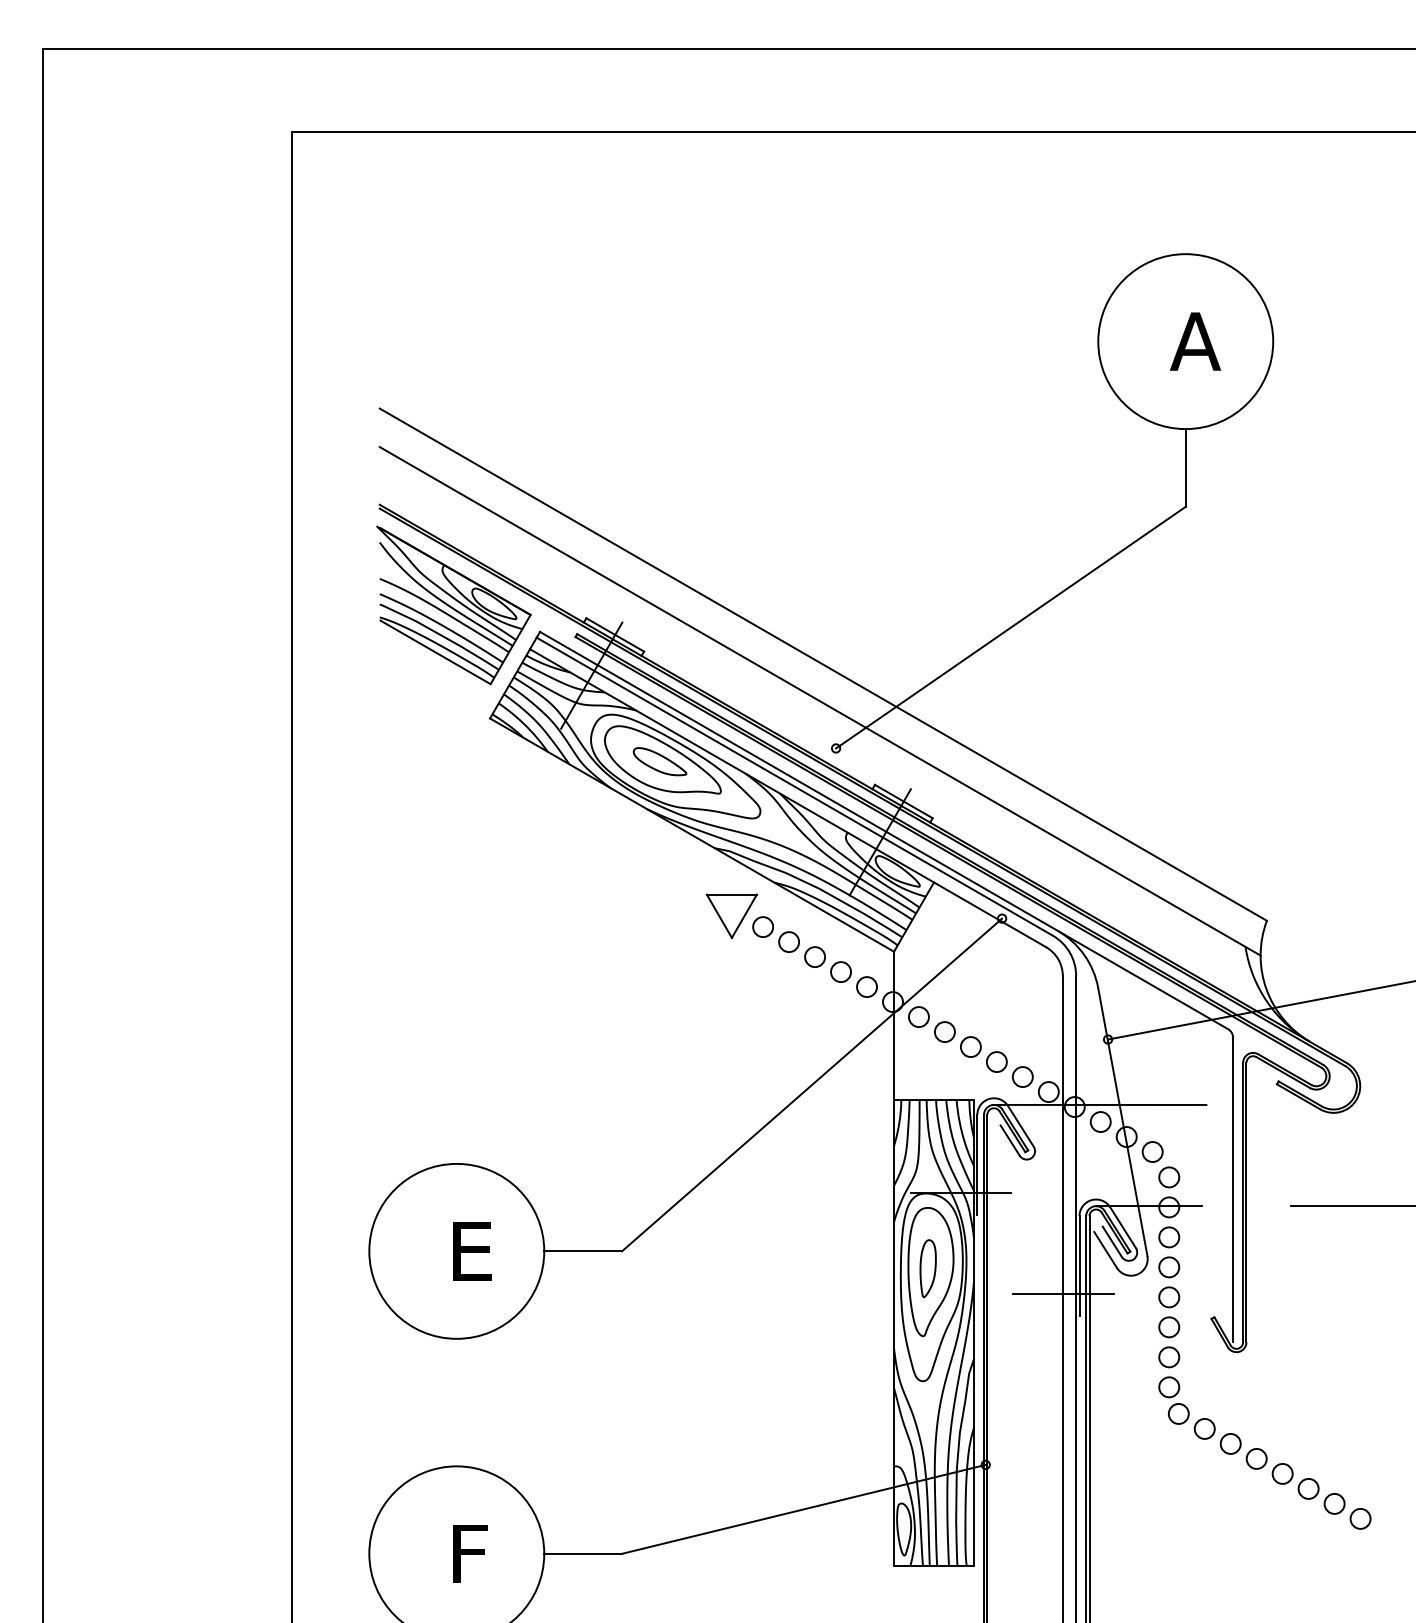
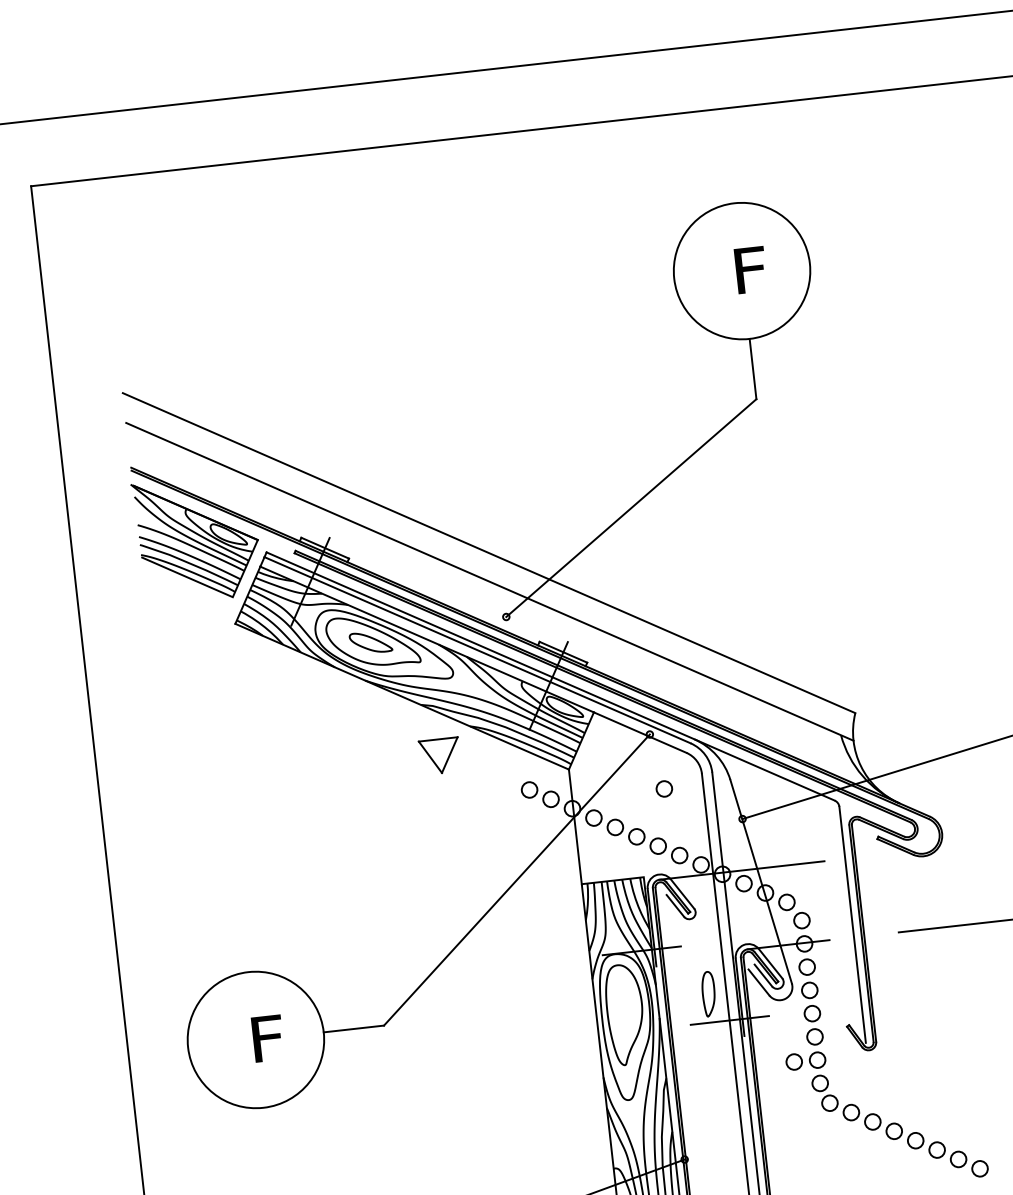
text: (1195, 341) -> (749, 270), A -> F
part: (788, 941) -> (486, 770), removed
circle: (1012, 989) -> (664, 788), added
text: (476, 1251) -> (271, 1038), E -> F
part: (927, 1268) -> (708, 994), moved
circle: (1139, 1356) -> (794, 1062), added

